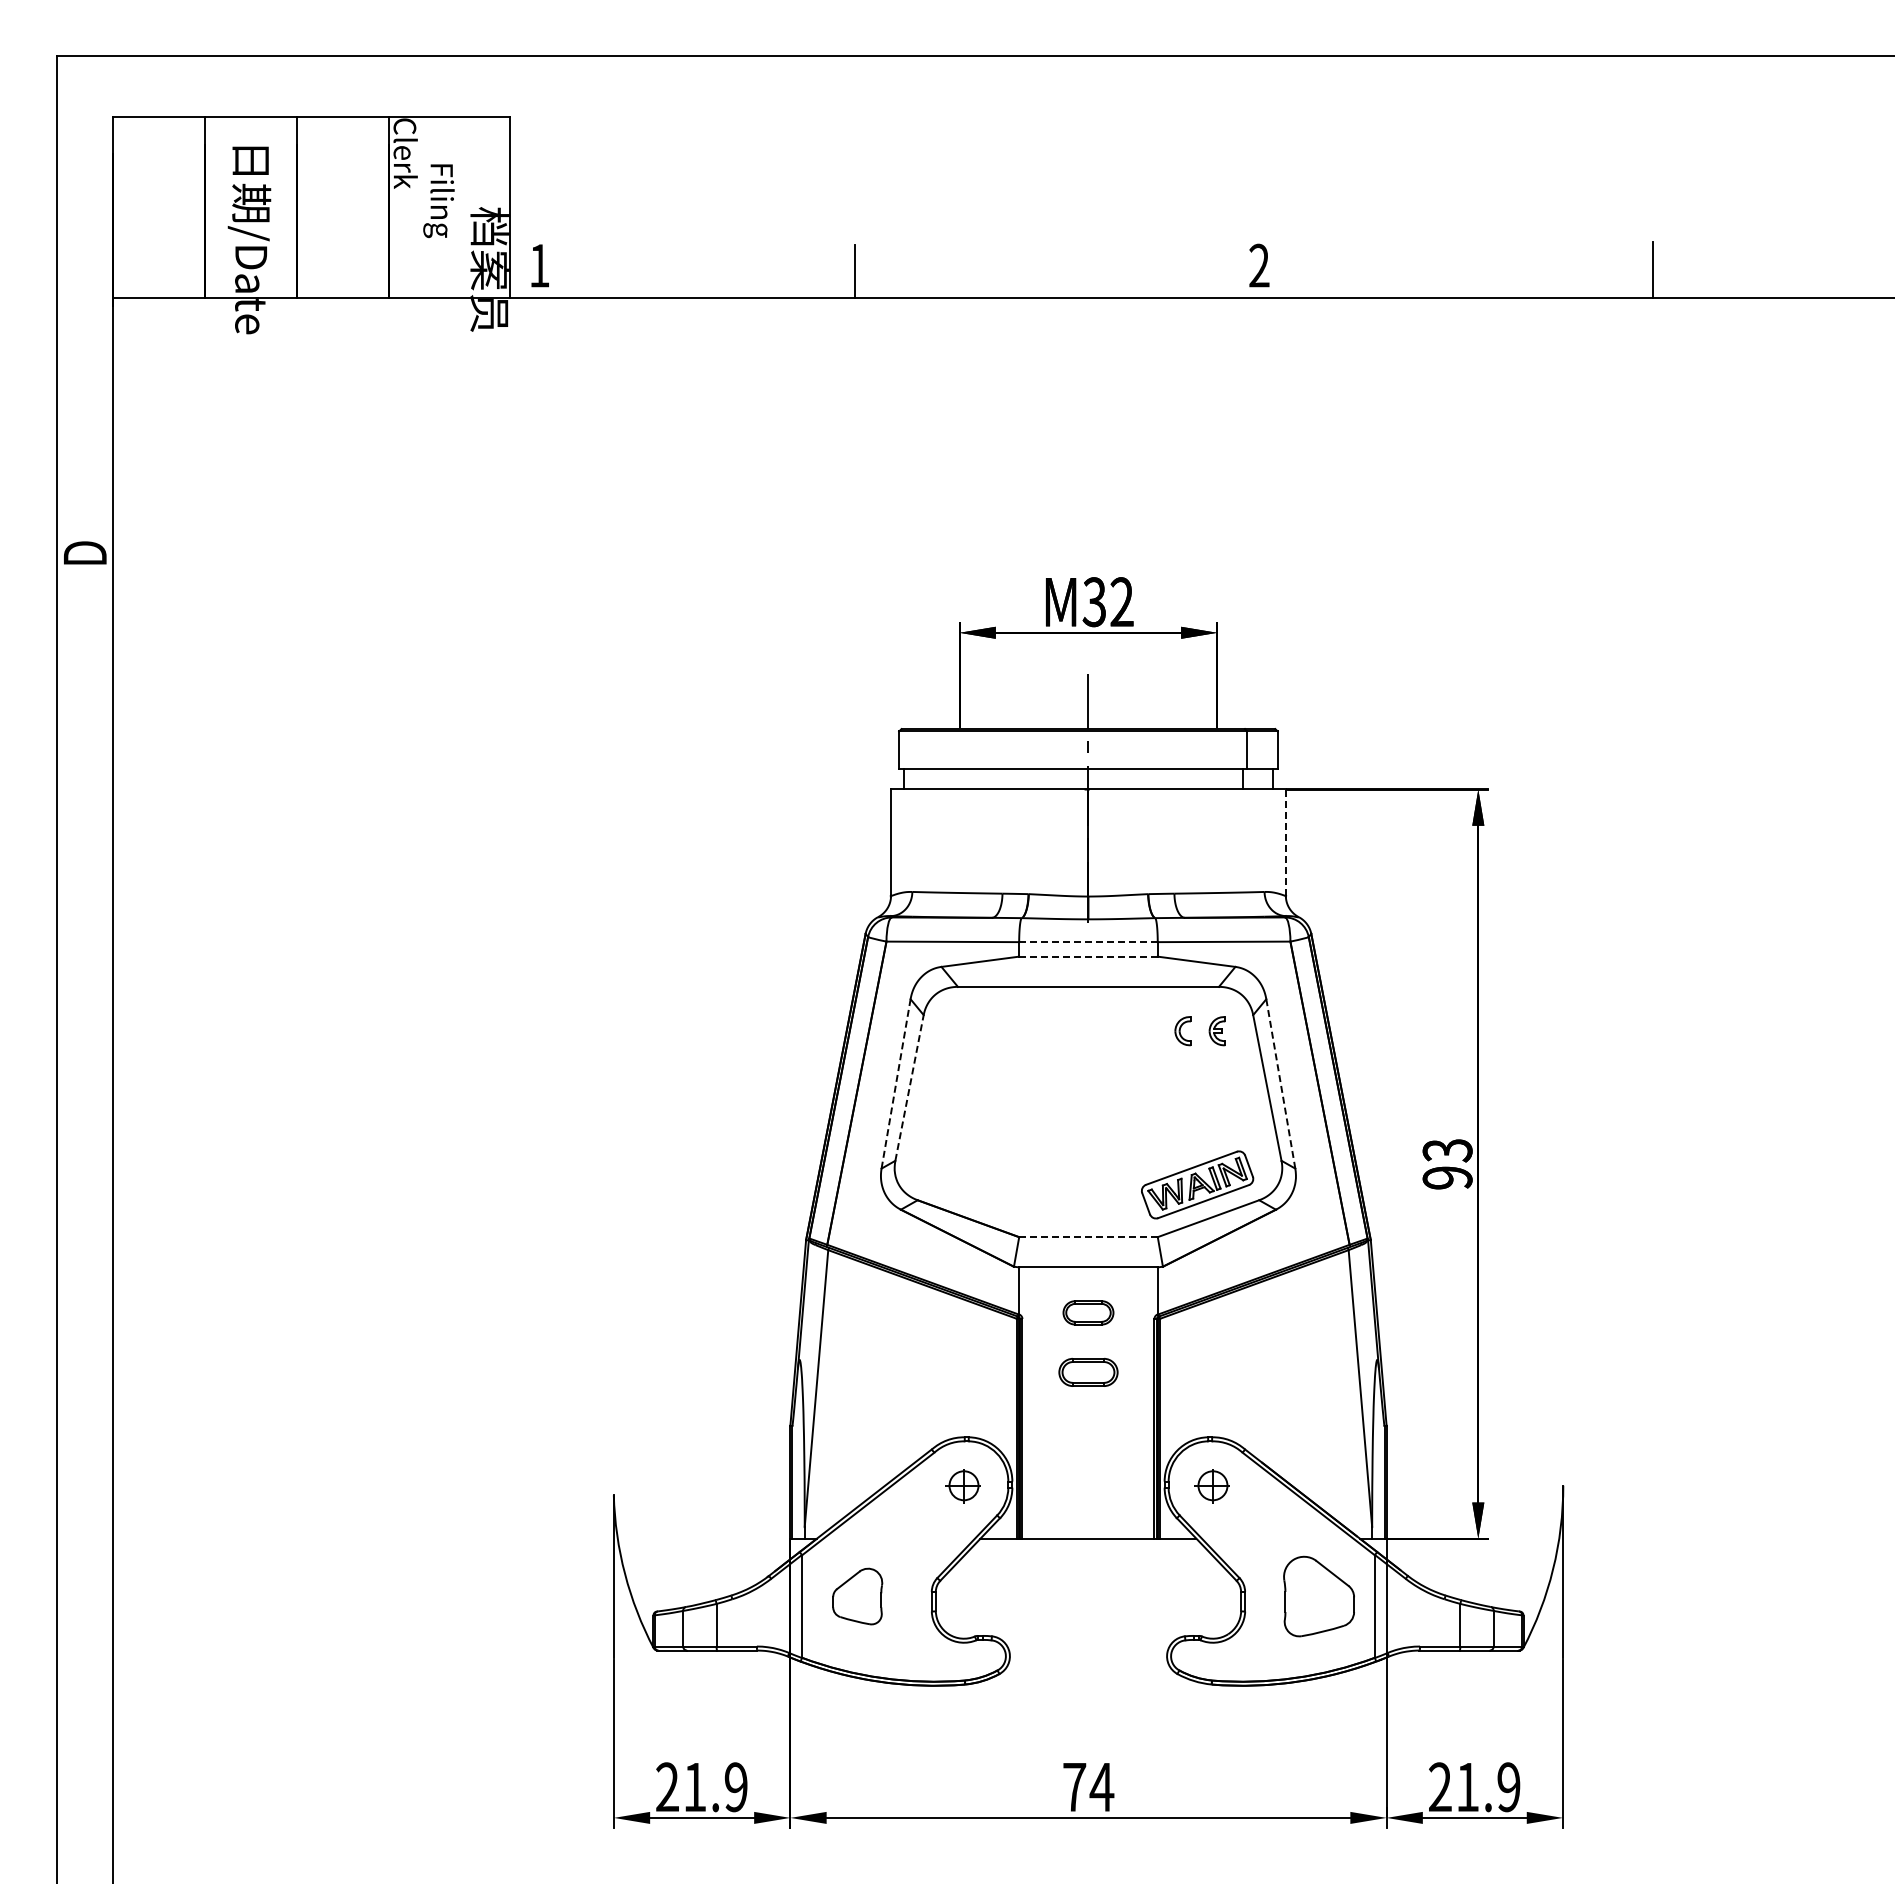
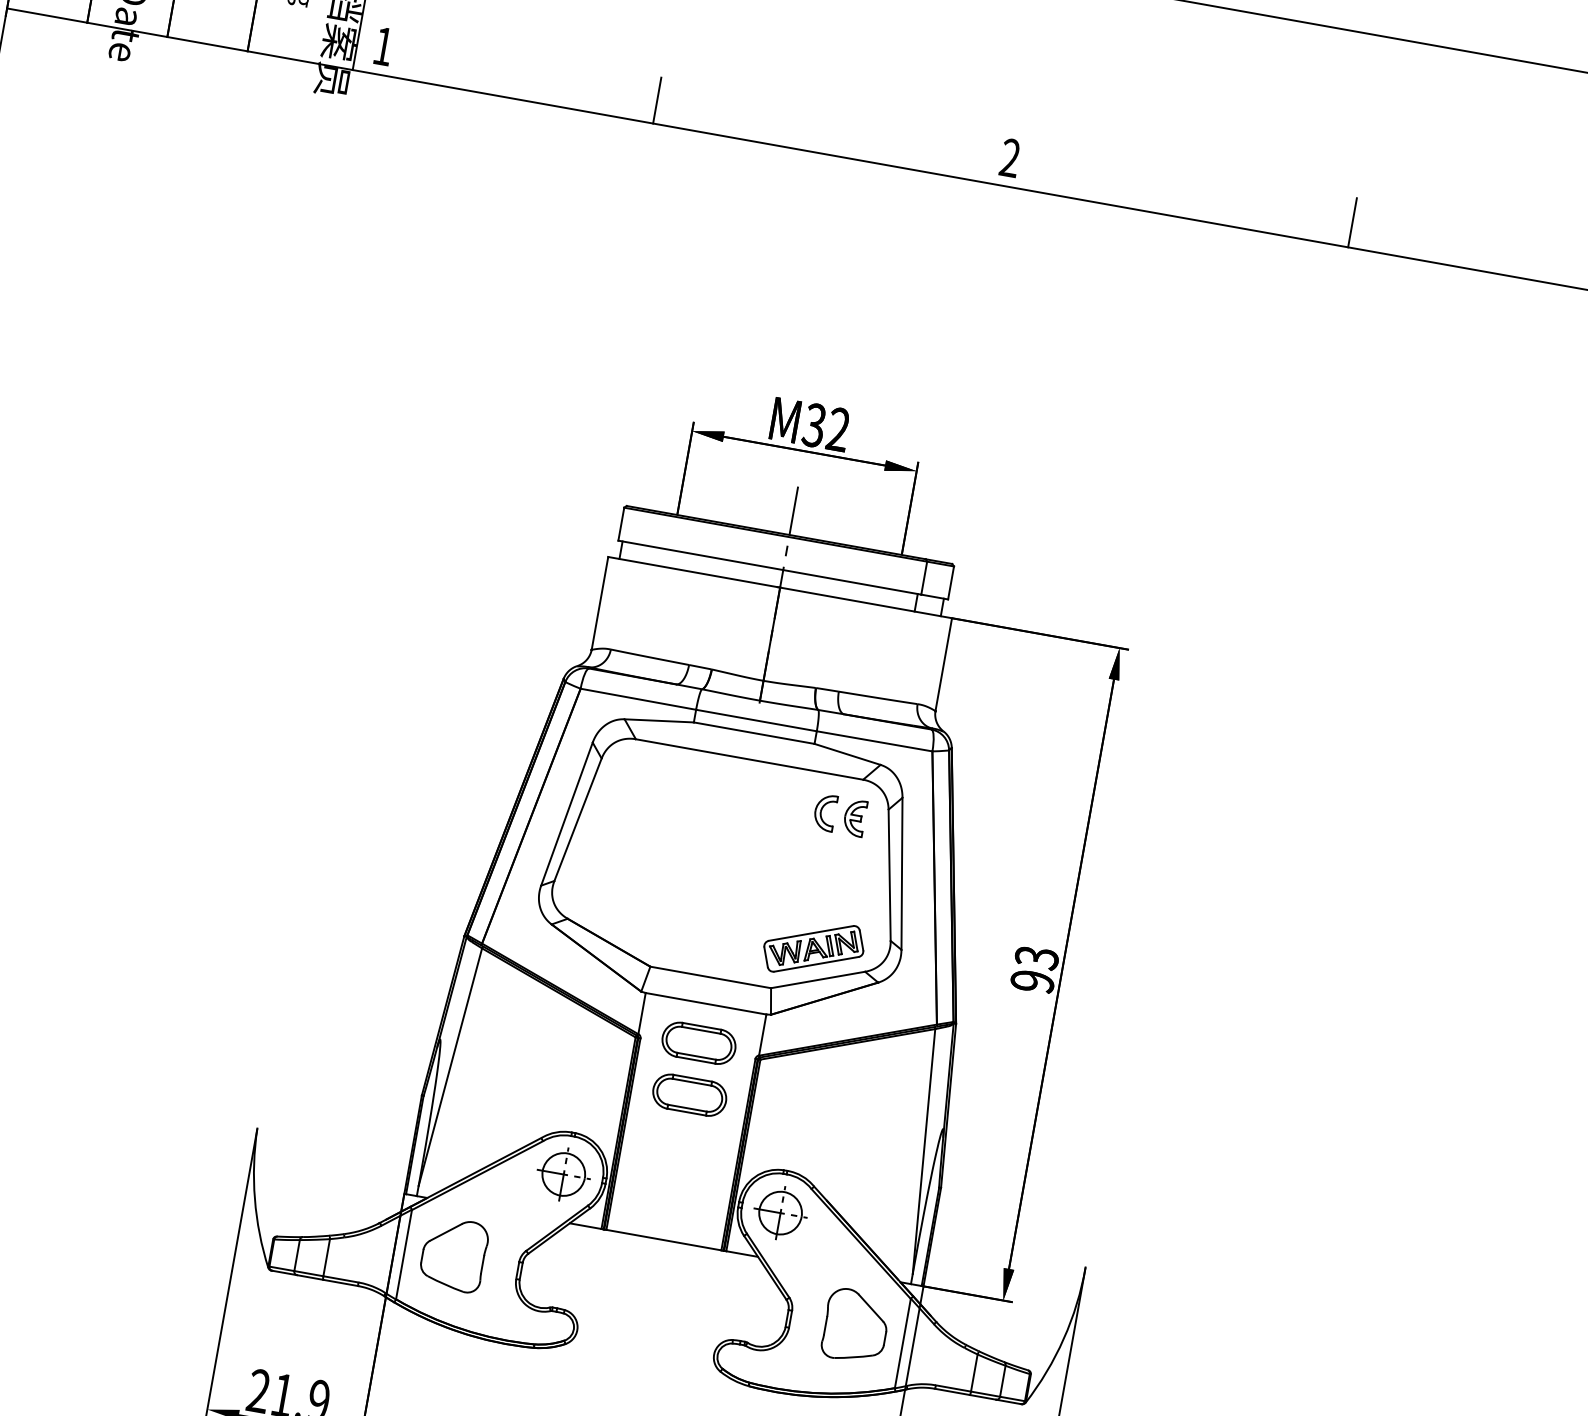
line: (1285, 842) -> (943, 664), dashed -> solid
line: (1088, 942) -> (756, 720), dashed -> solid
line: (1087, 956) -> (753, 732), dashed -> solid
part: (1182, 1031) -> (824, 812), size x1.43
part: (1217, 1031) -> (854, 818), size x1.43
line: (896, 1083) -> (567, 813), dashed -> solid
line: (1280, 1083) -> (901, 873), dashed -> solid
line: (909, 1087) -> (578, 819), dashed -> solid
line: (1088, 1237) -> (710, 977), dashed -> solid
part: (1088, 1312) -> (699, 1043), size x1.67
part: (1088, 1372) -> (689, 1095), size x1.43
part: (963, 1485) -> (563, 1174), size x1.67
part: (1212, 1485) -> (780, 1212), size x1.67
part: (857, 1596) -> (453, 1254), size x1.43

